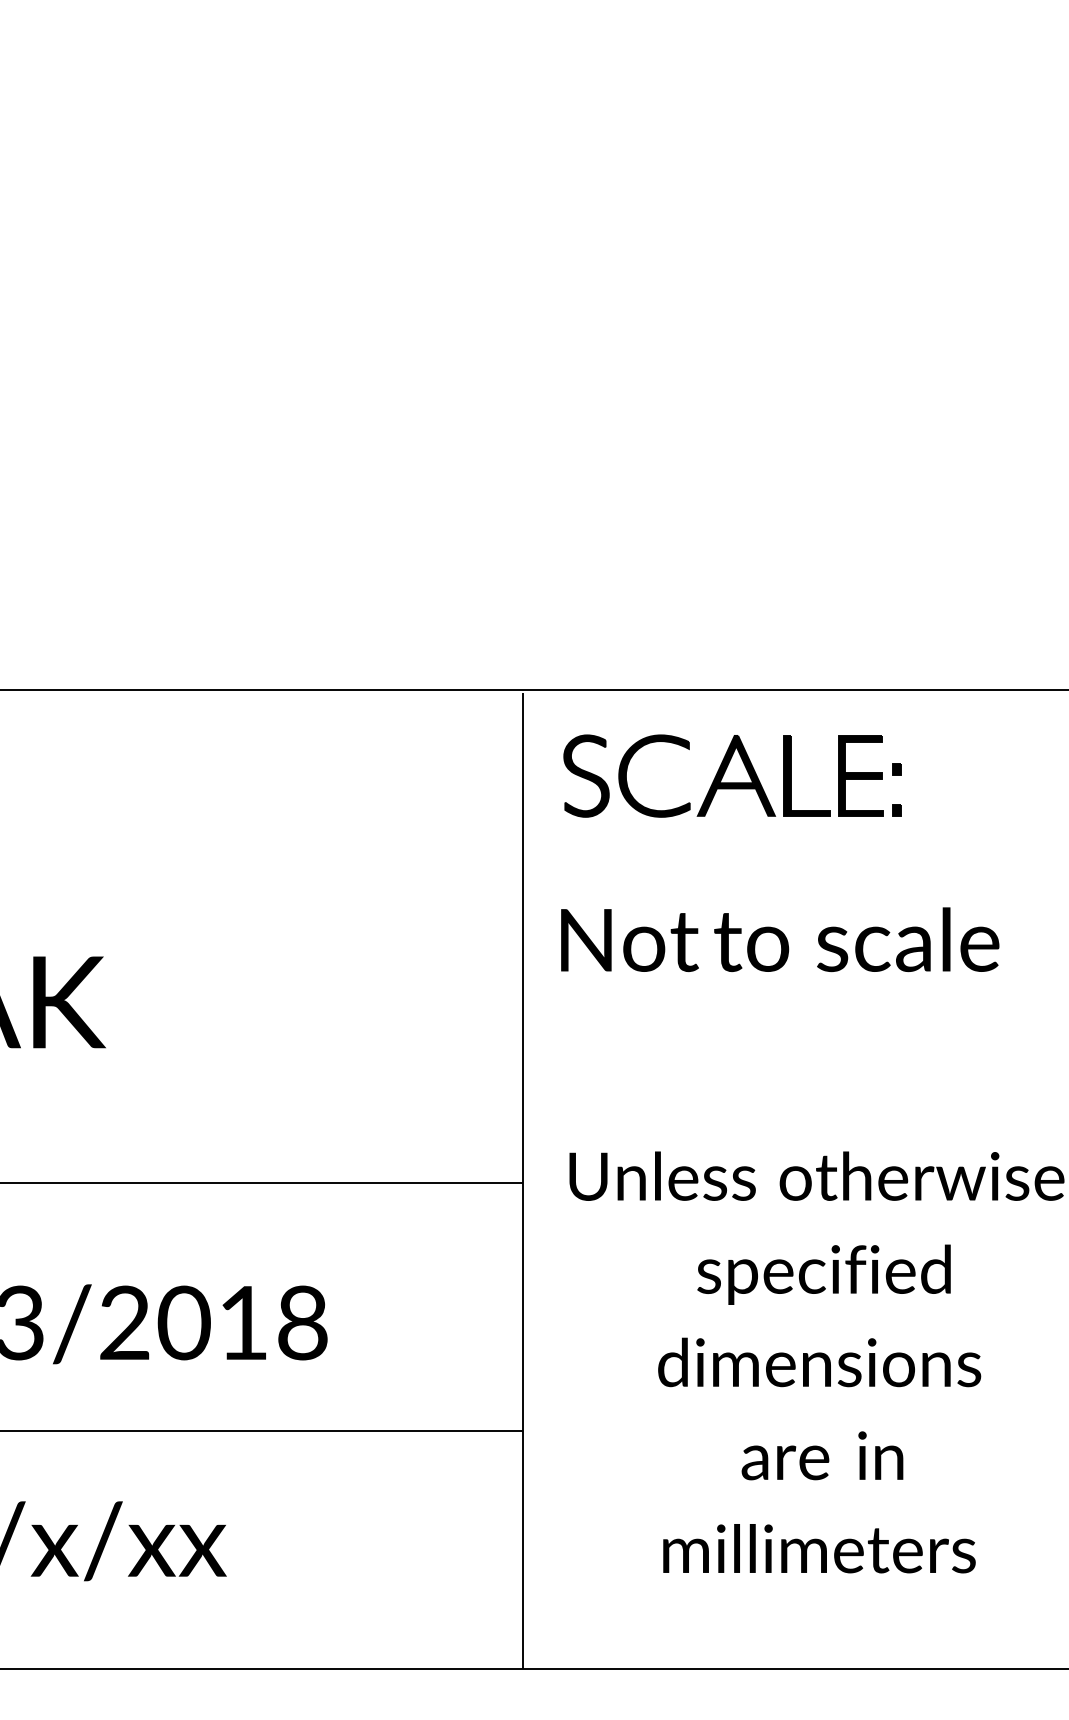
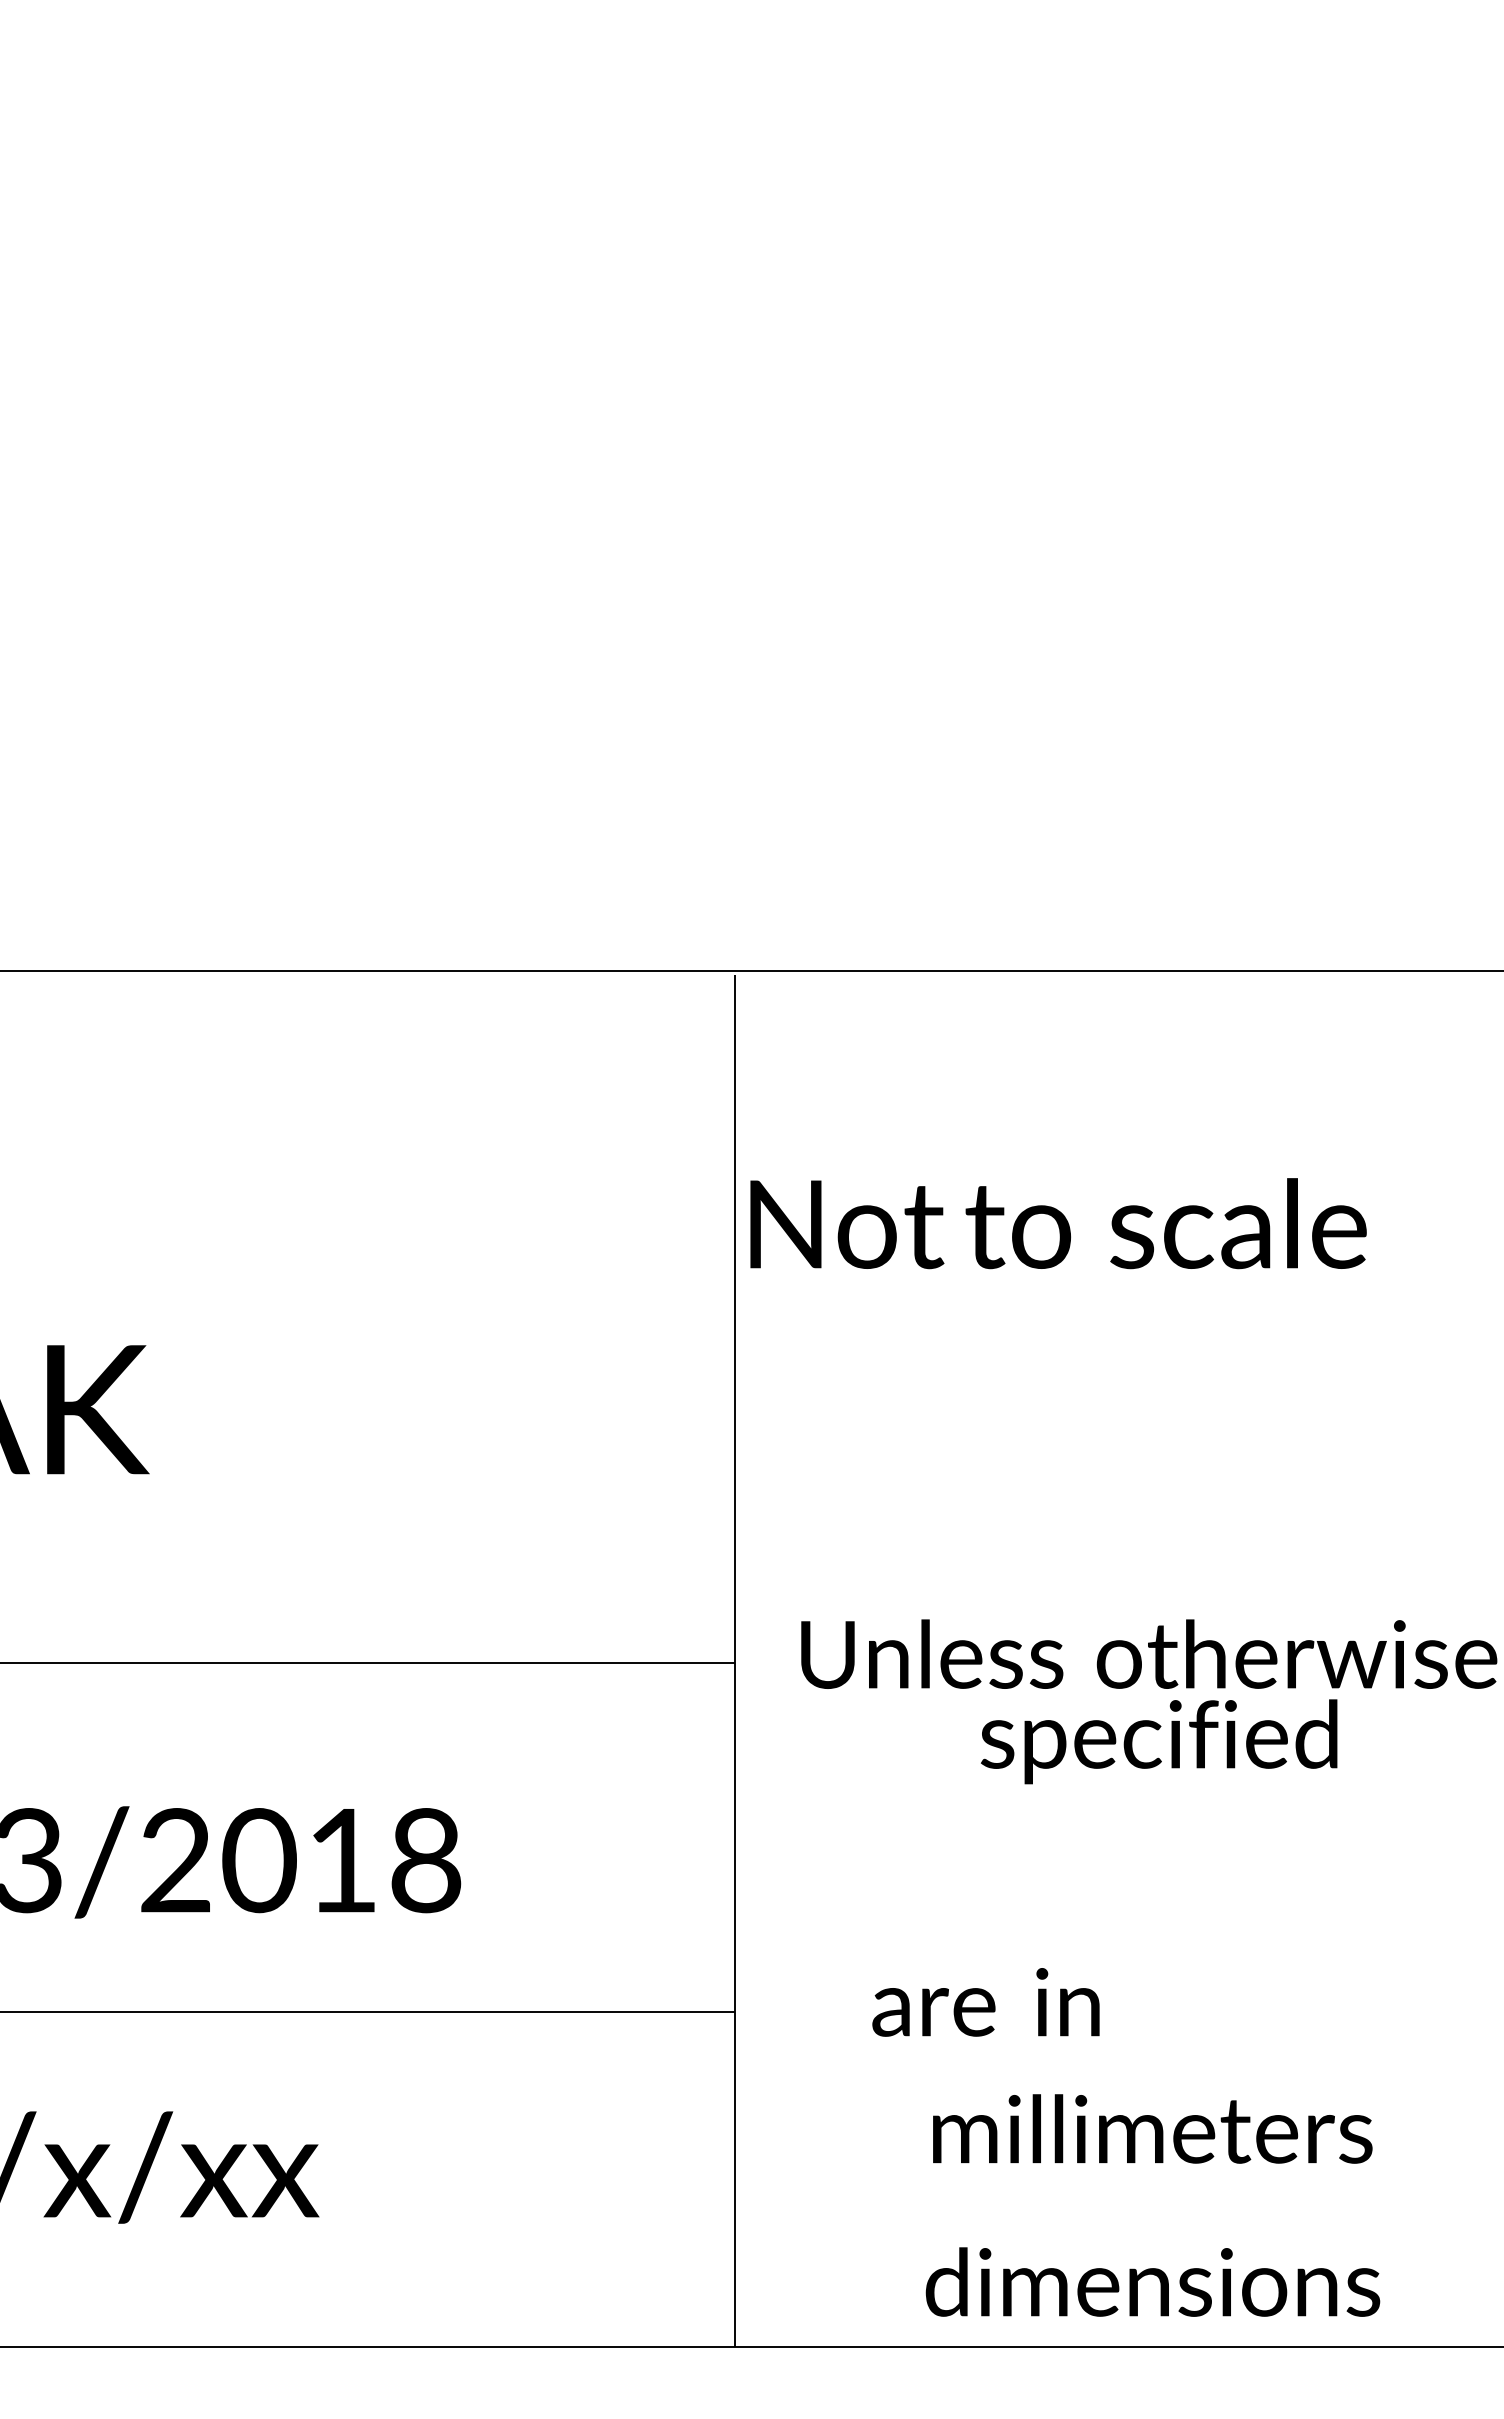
part: (732, 776) -> (1030, 1091), removed
text: (780, 939) -> (1058, 1223), moved
text: (824, 1274) -> (1159, 1741), moved
text: (819, 1362) -> (1152, 2281), moved
text: (822, 1455) -> (985, 2002), moved
text: (819, 1548) -> (1152, 2128), moved

